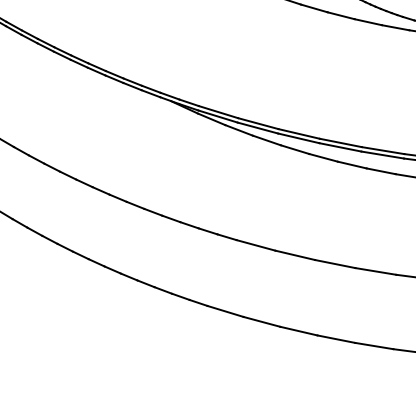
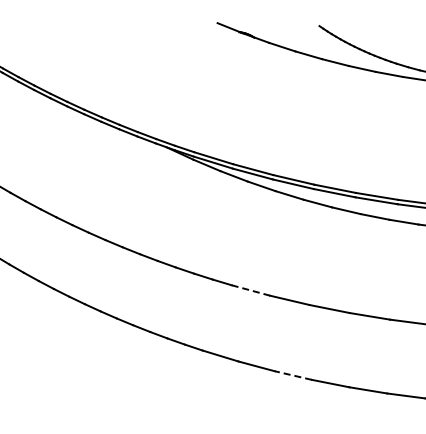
line: (255, 245) -> (250, 290), solid -> dashed
line: (298, 331) -> (293, 375), solid -> dashed

